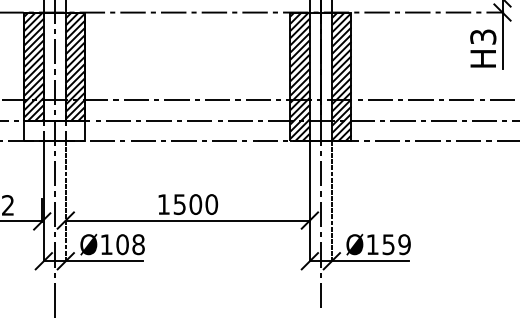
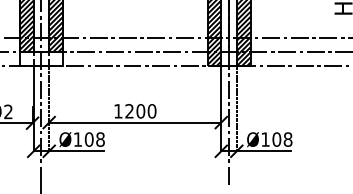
text: (179, 204) -> (129, 111), 1500 -> 1200
text: (396, 244) -> (282, 139), Ø159 -> Ø108

